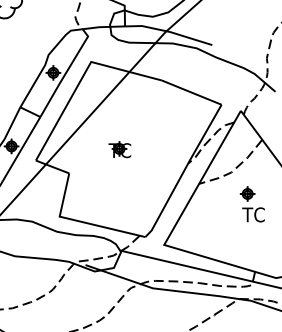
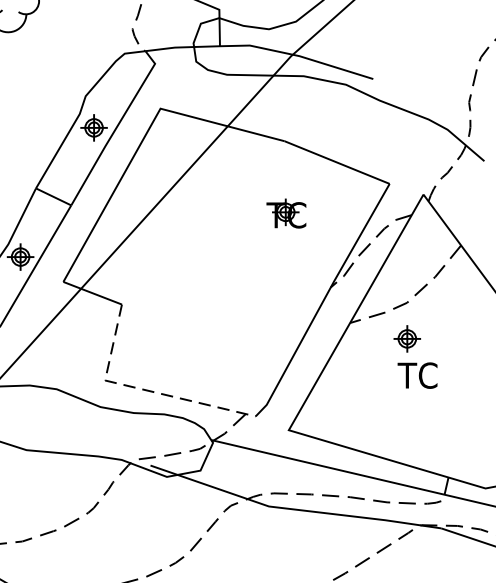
part: (119, 149) -> (285, 213), moved
part: (251, 204) -> (414, 357), moved
line: (80, 221) -> (141, 389), solid -> dashed

